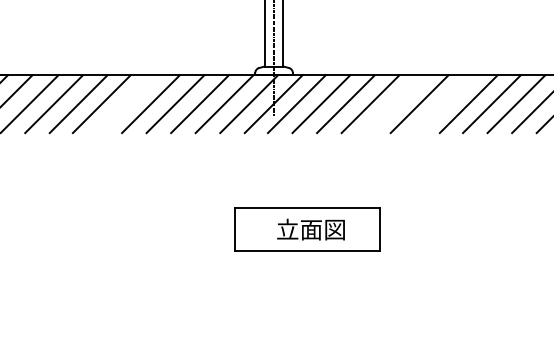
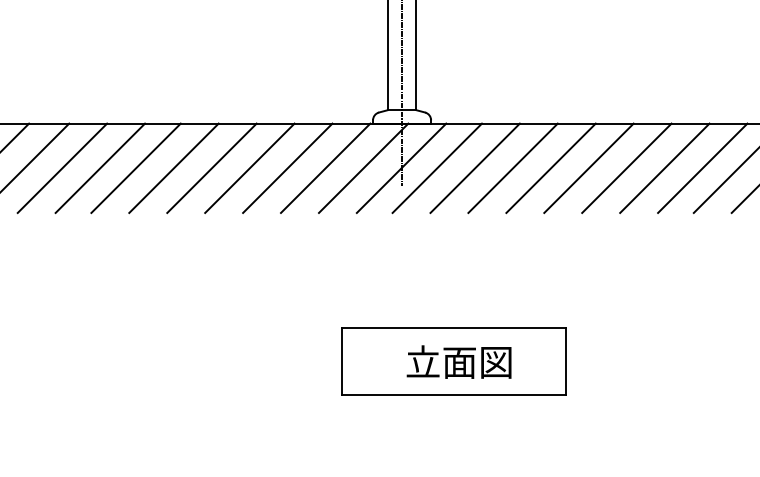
line: (126, 104) -> (174, 168), added
line: (395, 104) -> (589, 168), added
line: (444, 104) -> (665, 168), added

